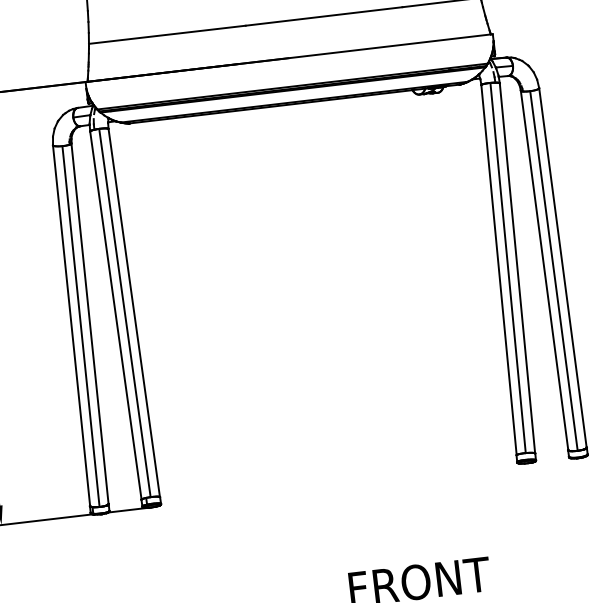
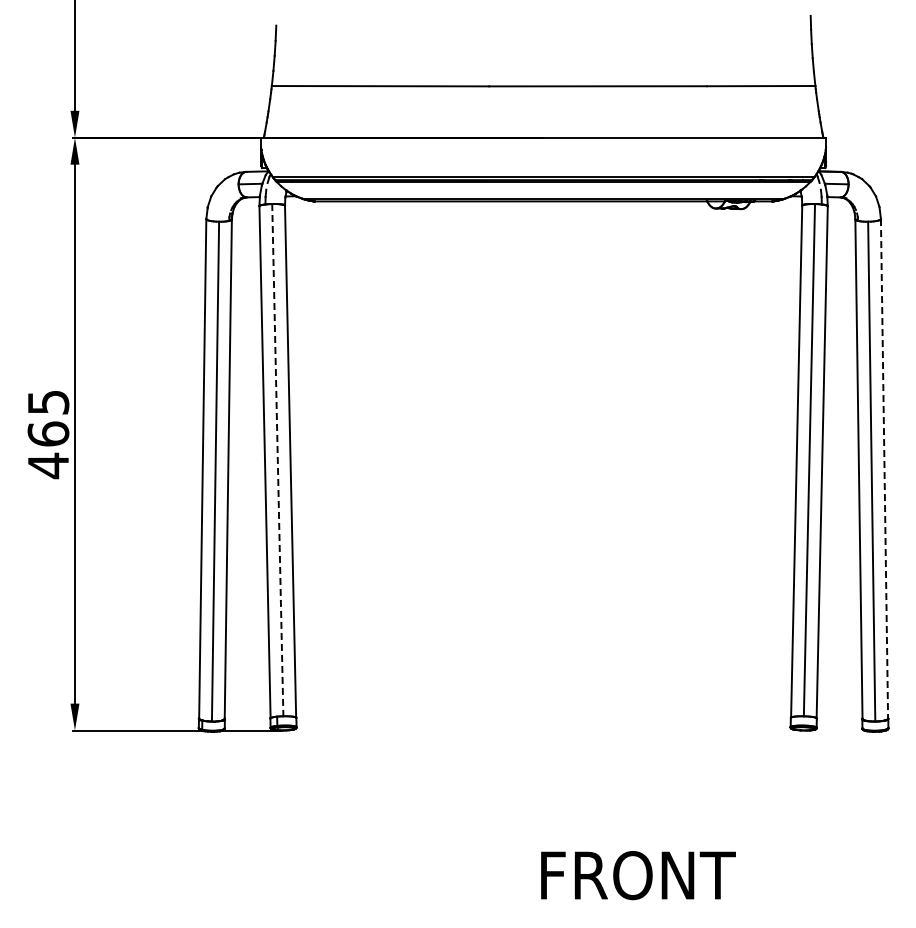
line: (562, 267) -> (884, 468), solid -> dashed
line: (124, 313) -> (277, 460), solid -> dashed

